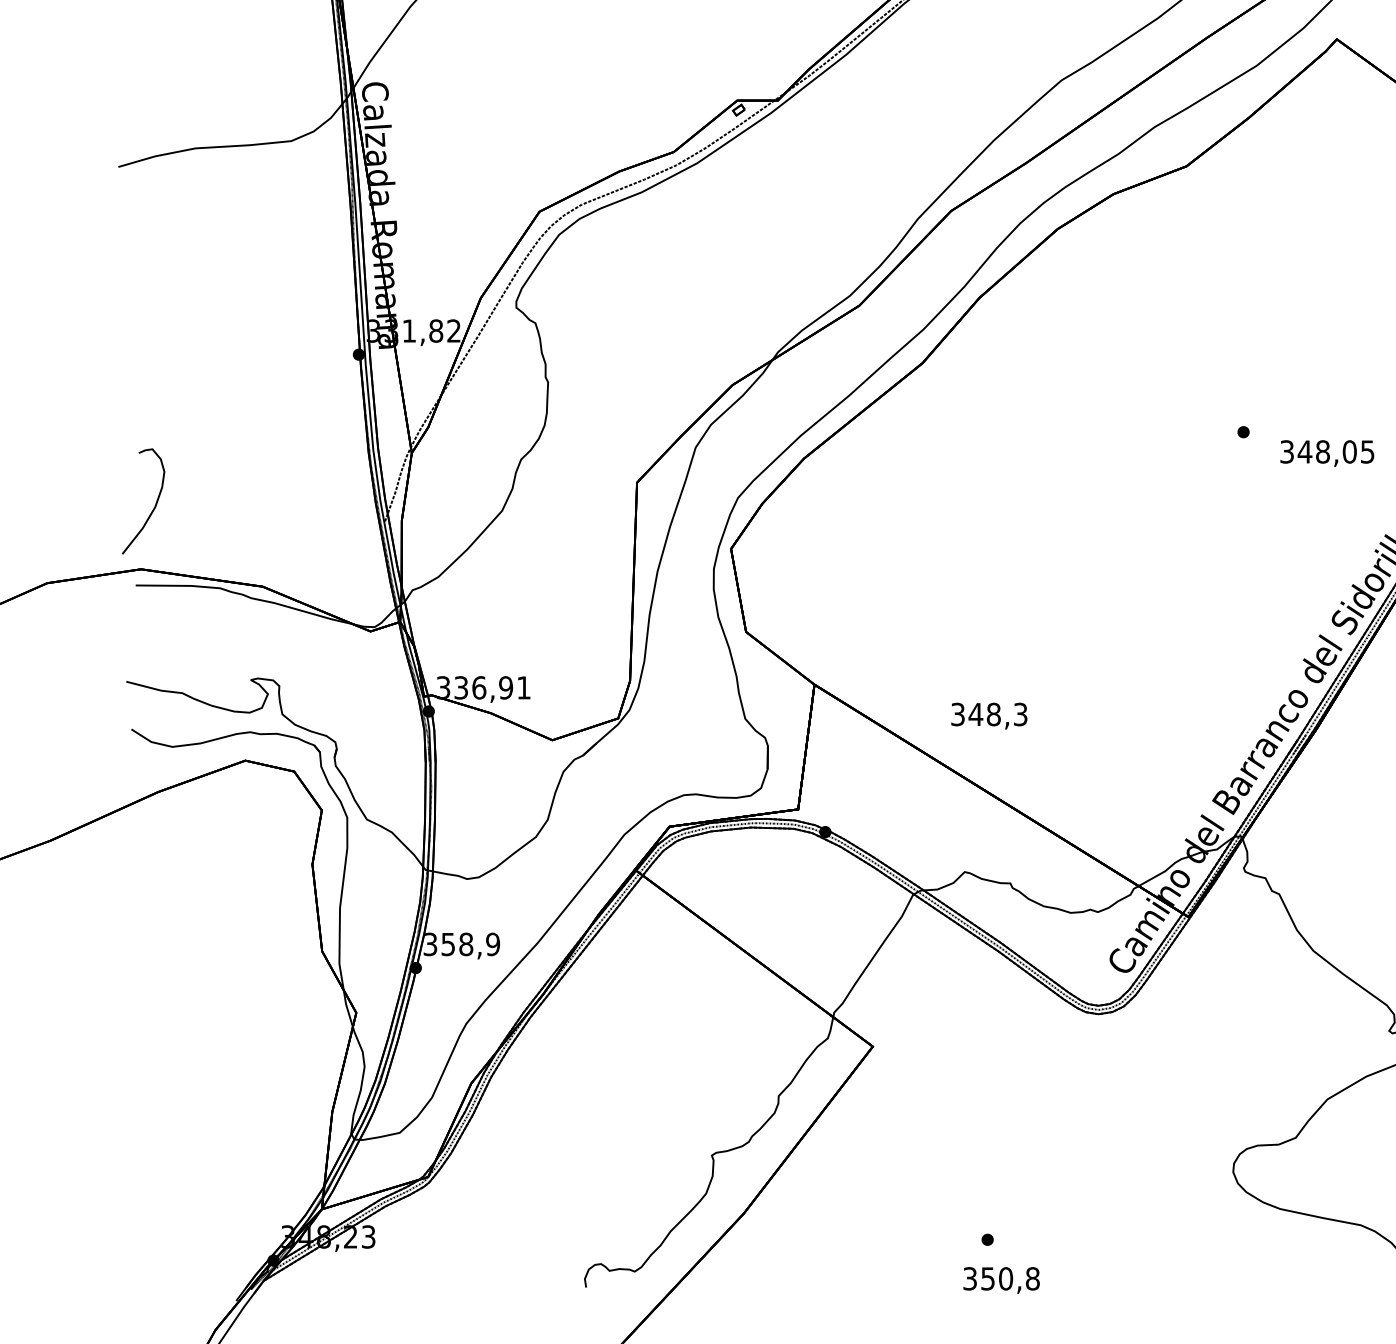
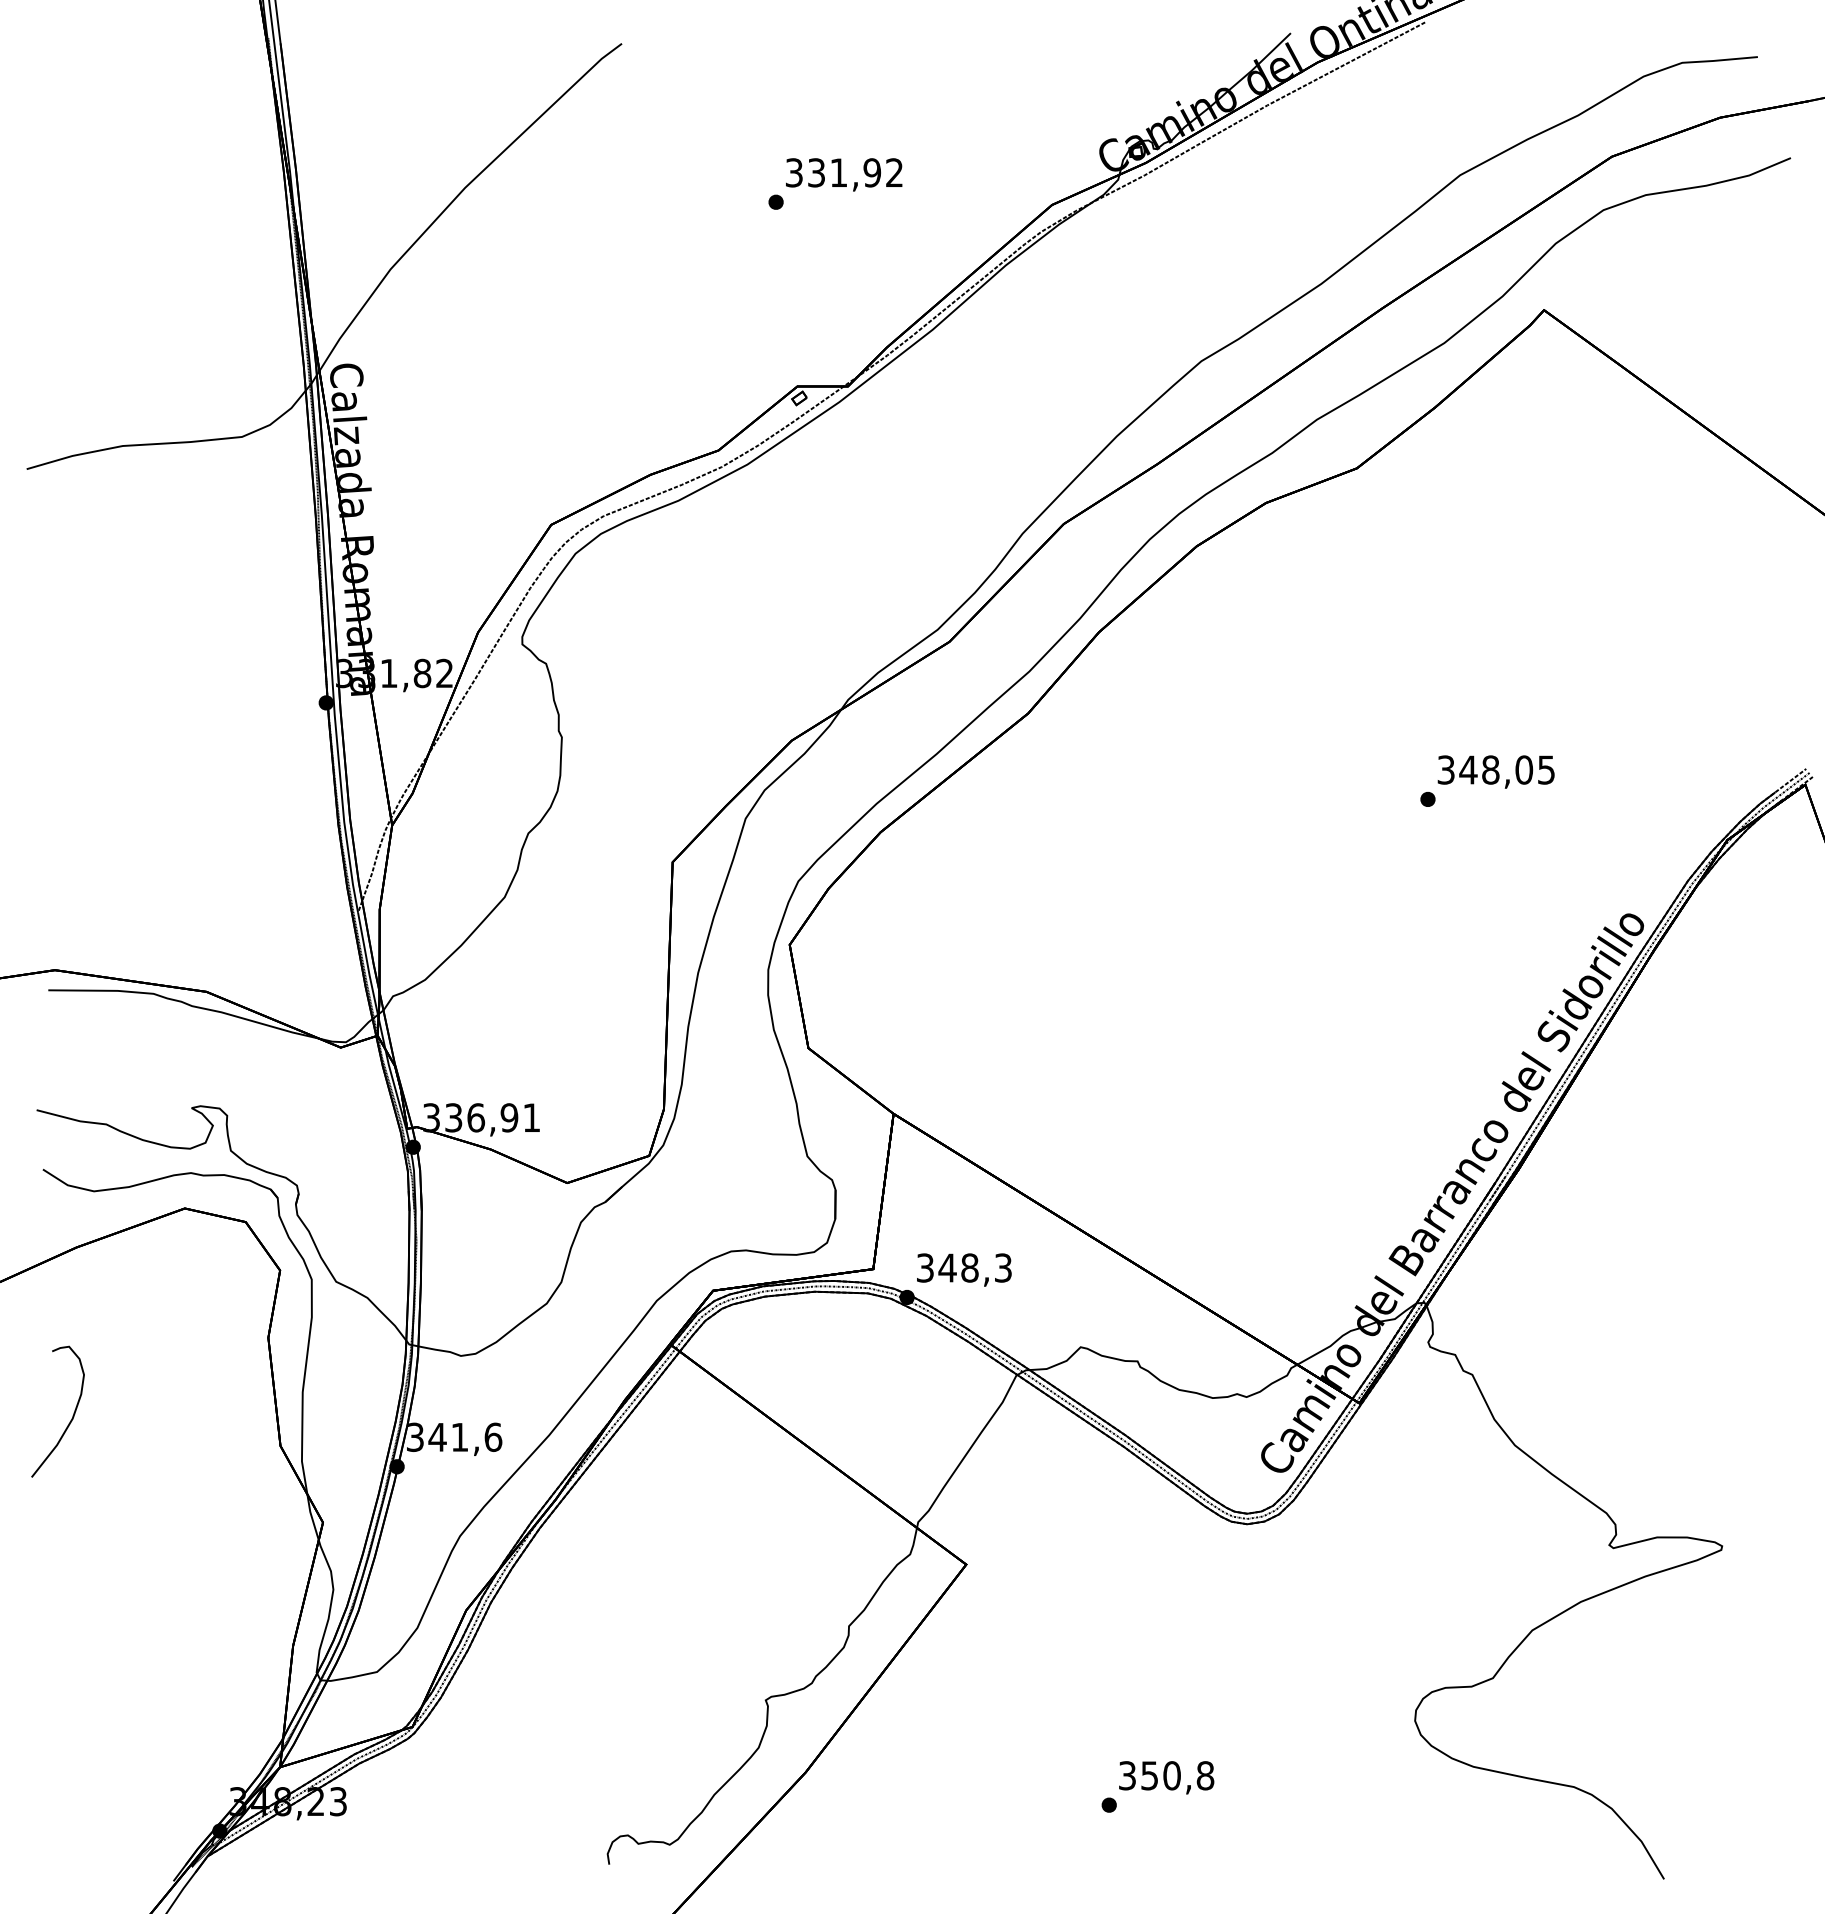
text: (1326, 453) -> (1495, 771), moved
curve: (155, 504) -> (72, 1415), moved
text: (989, 715) -> (964, 1269), moved
text: (470, 943) -> (465, 1436), 358,9 -> 341,6
text: (1001, 1280) -> (1166, 1777), moved

